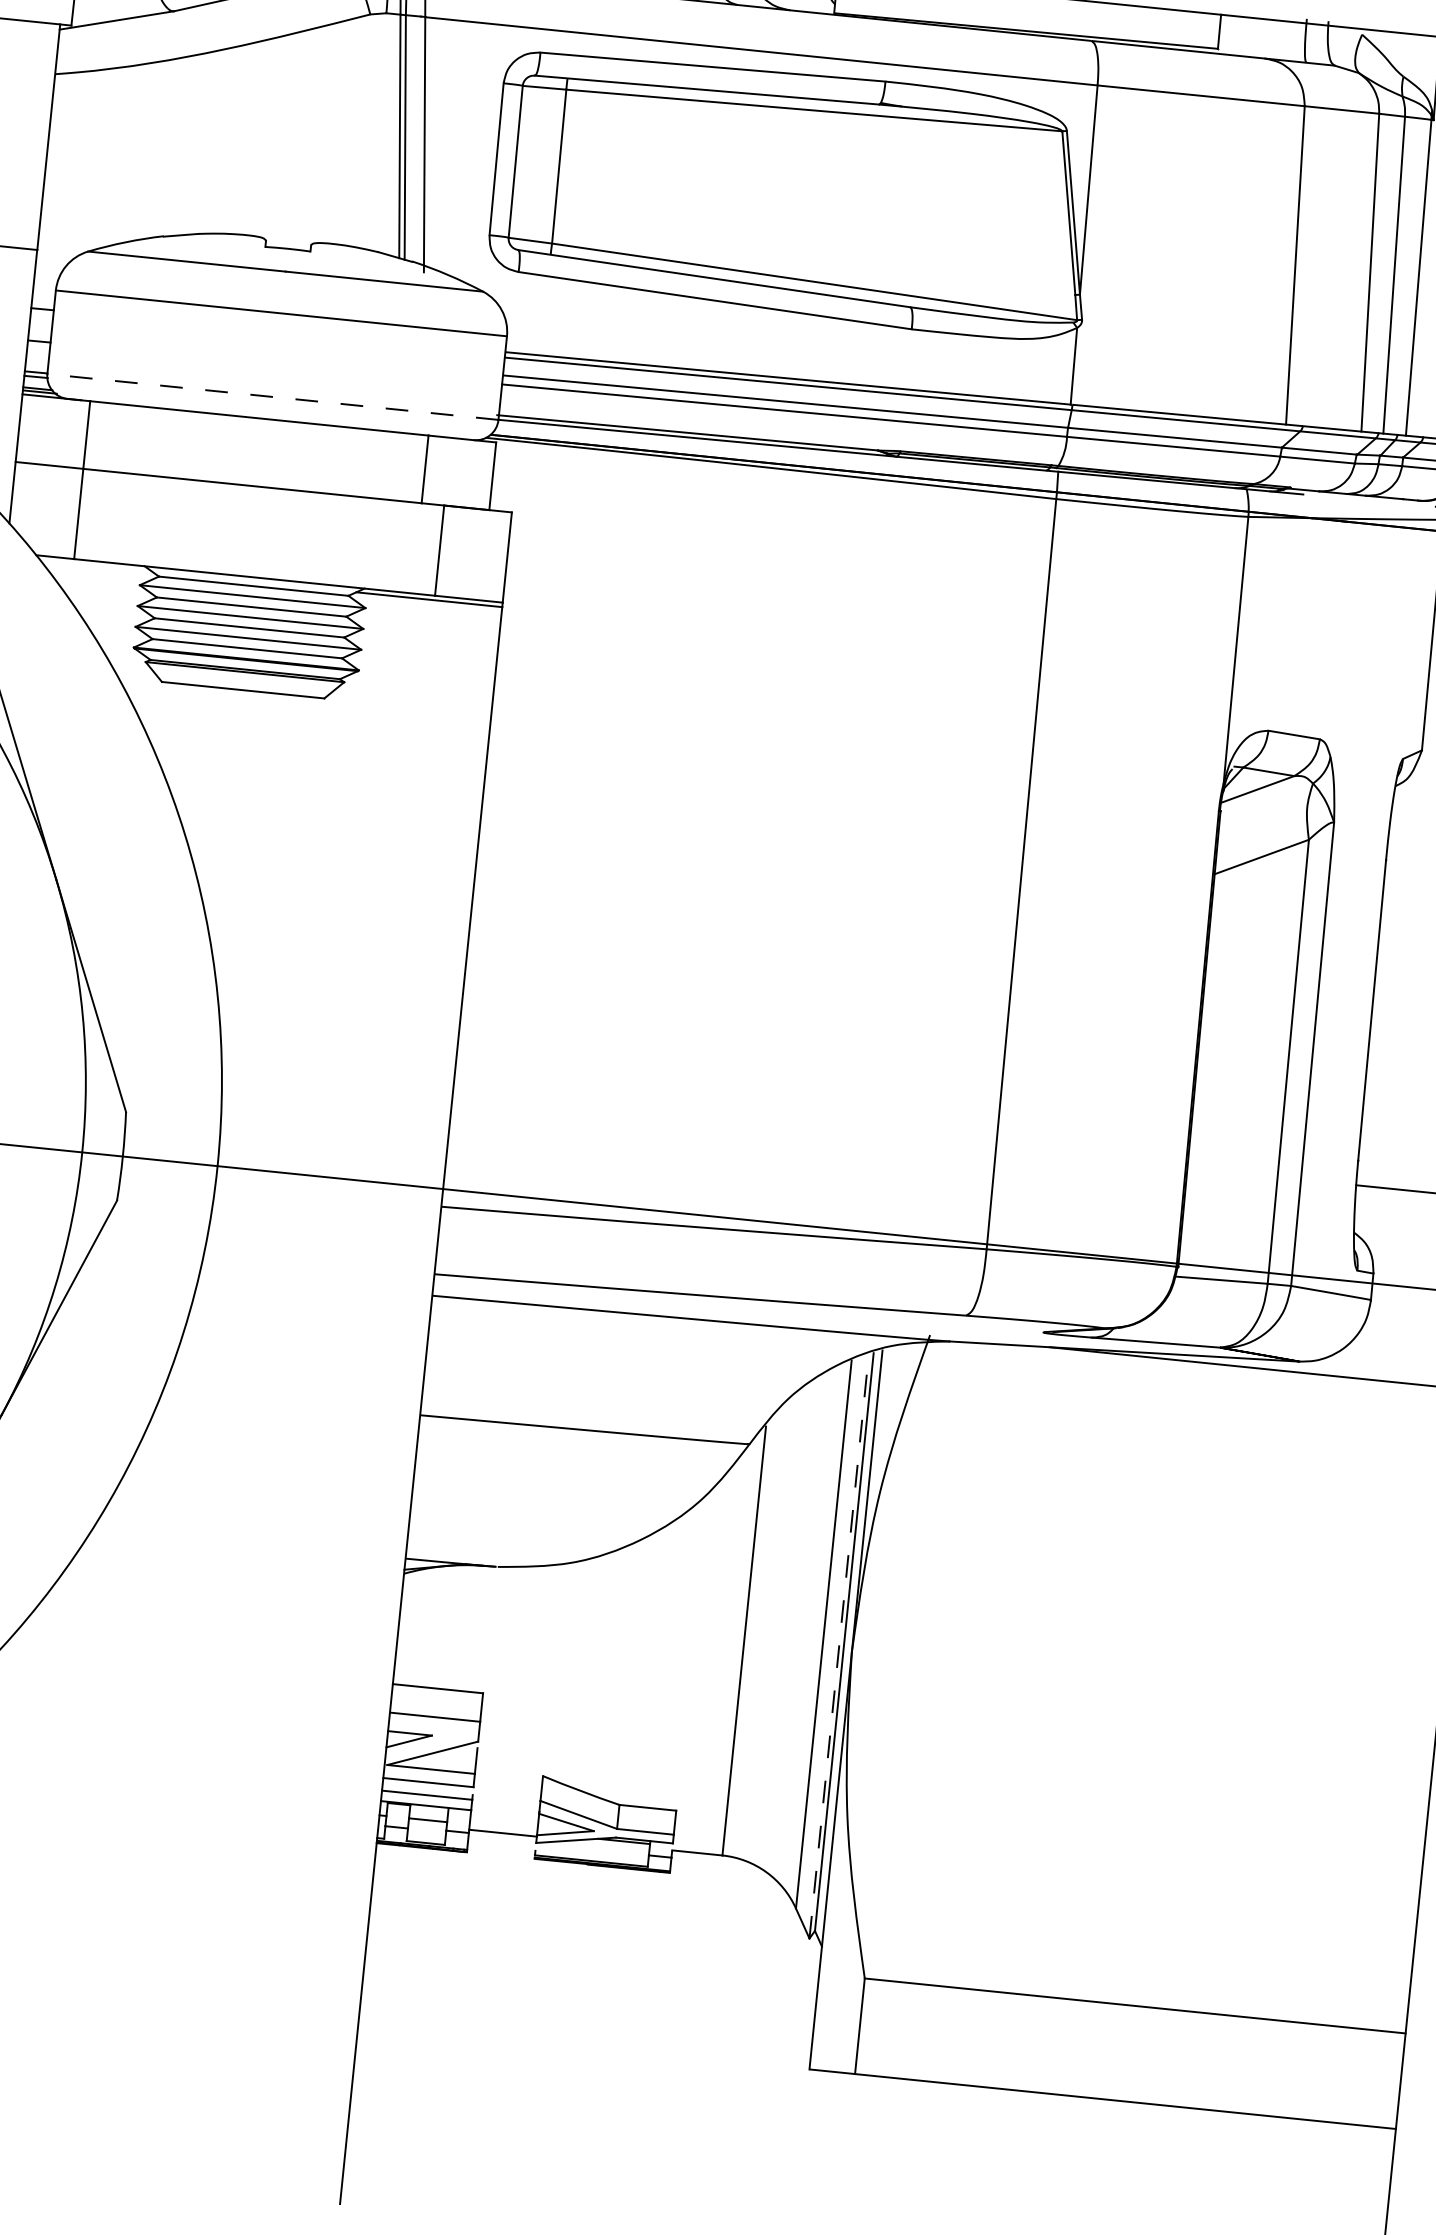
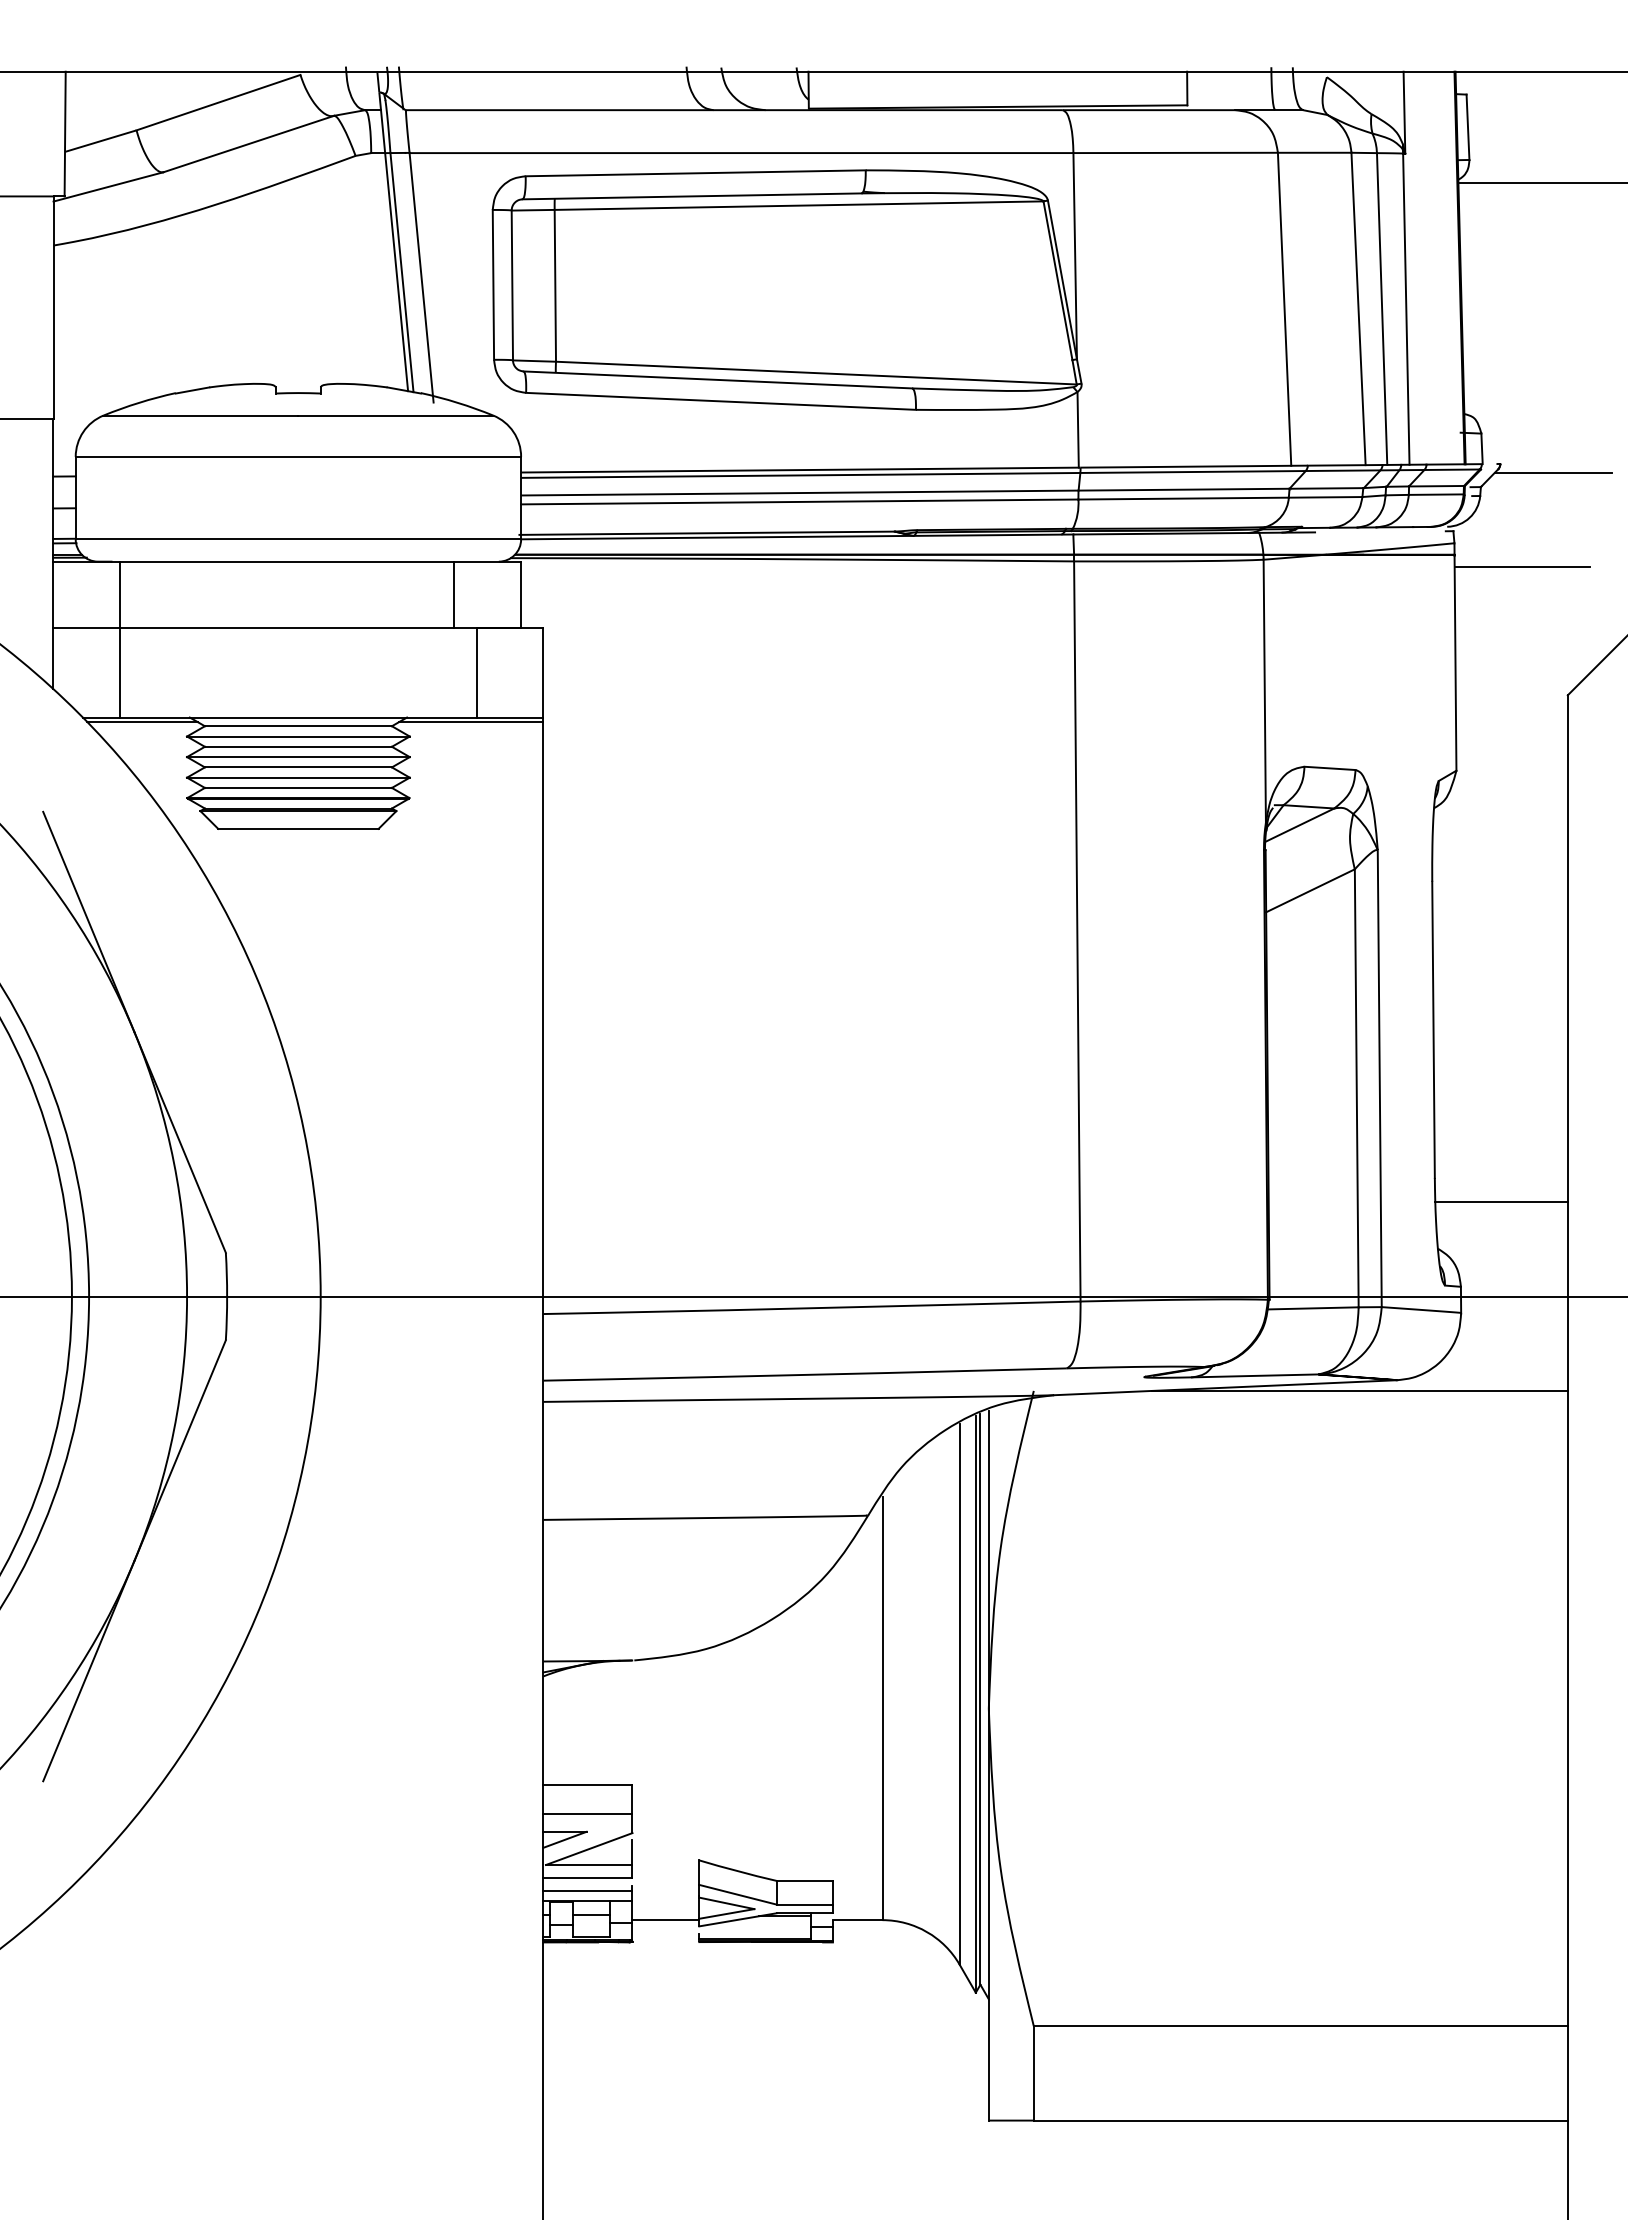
line: (273, 397) -> (298, 539), dashed -> solid
line: (96, 566) -> (142, 722), added
line: (838, 1646) -> (975, 1704), dashed -> solid

